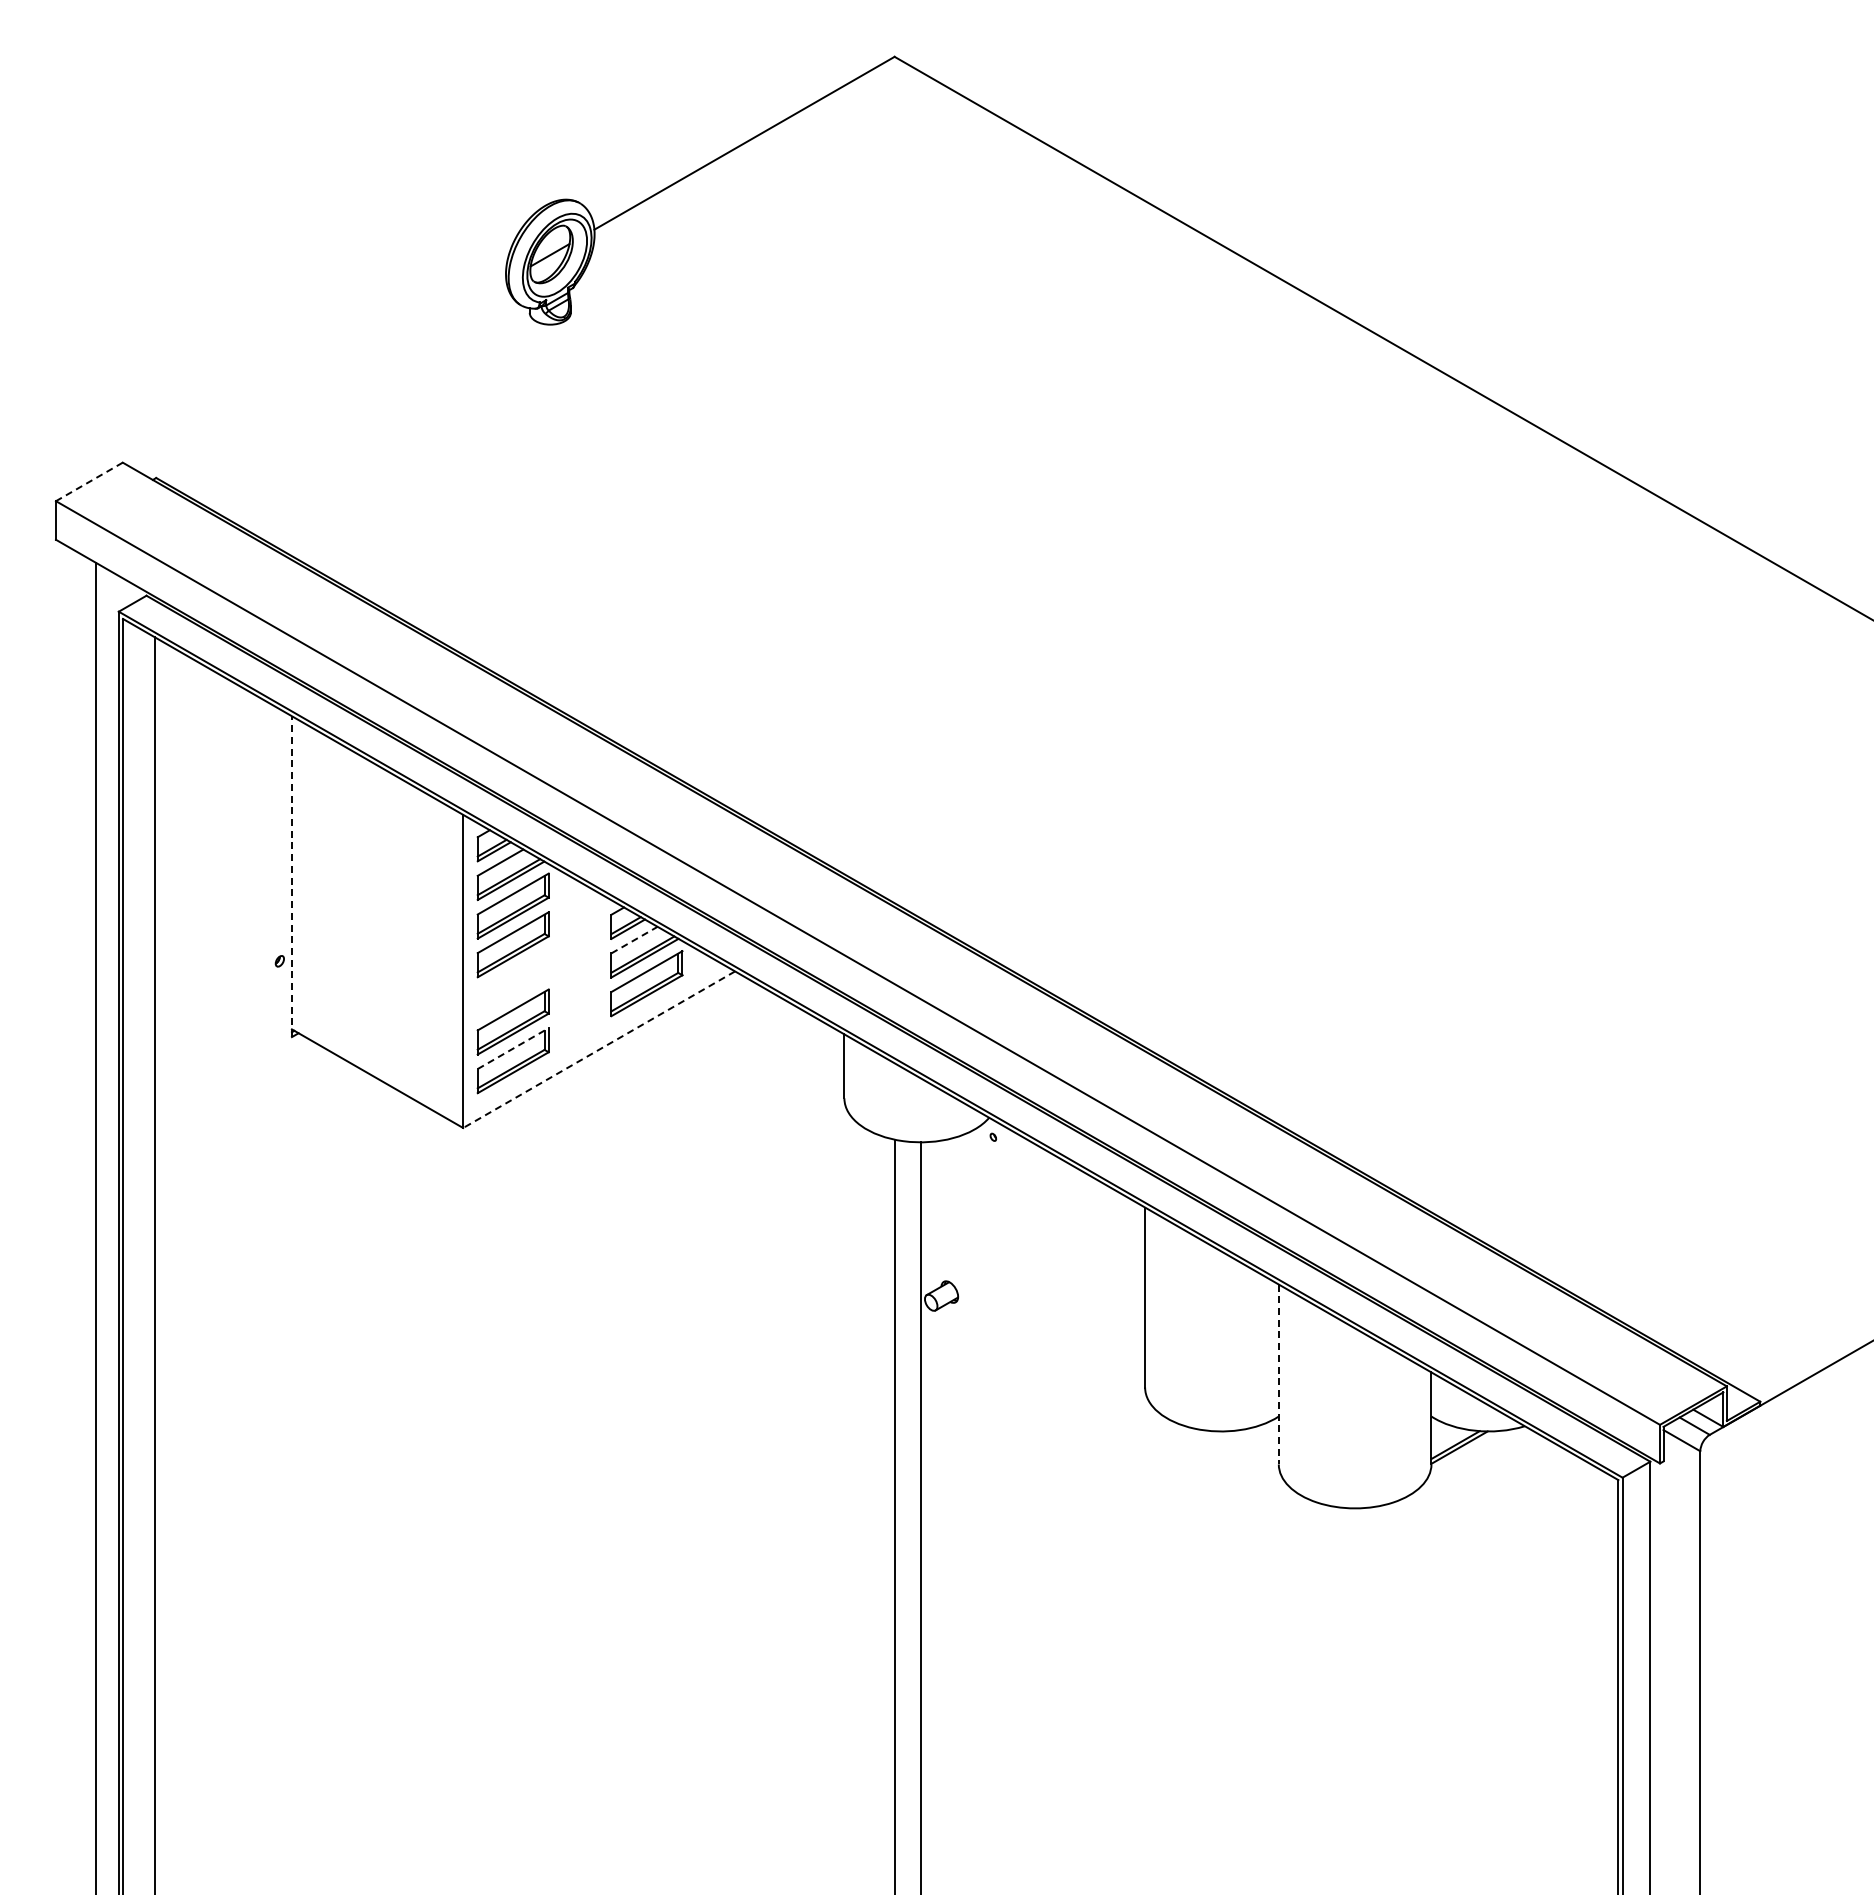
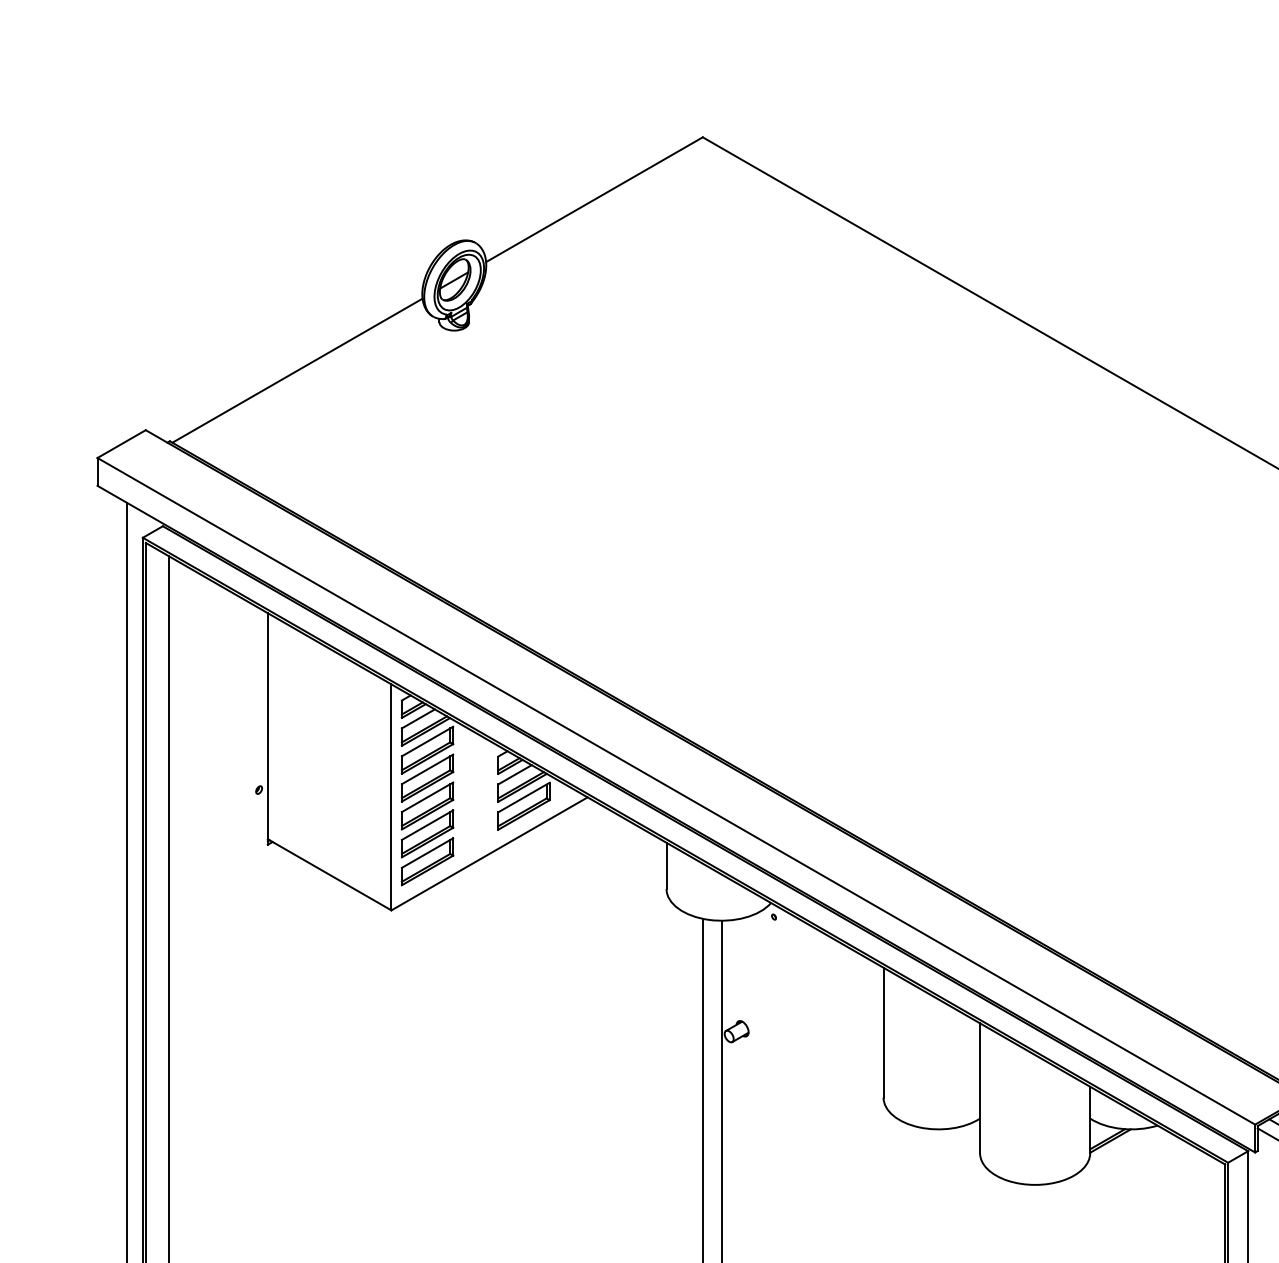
line: (332, 380) -> (297, 370), added
line: (89, 481) -> (121, 443), dashed -> solid
line: (291, 876) -> (267, 728), dashed -> solid
line: (634, 940) -> (515, 775), dashed -> solid
part: (512, 982) -> (427, 805), added
line: (513, 1048) -> (427, 853), dashed -> solid
line: (599, 1049) -> (489, 853), dashed -> solid
line: (1278, 1374) -> (979, 1088), dashed -> solid

